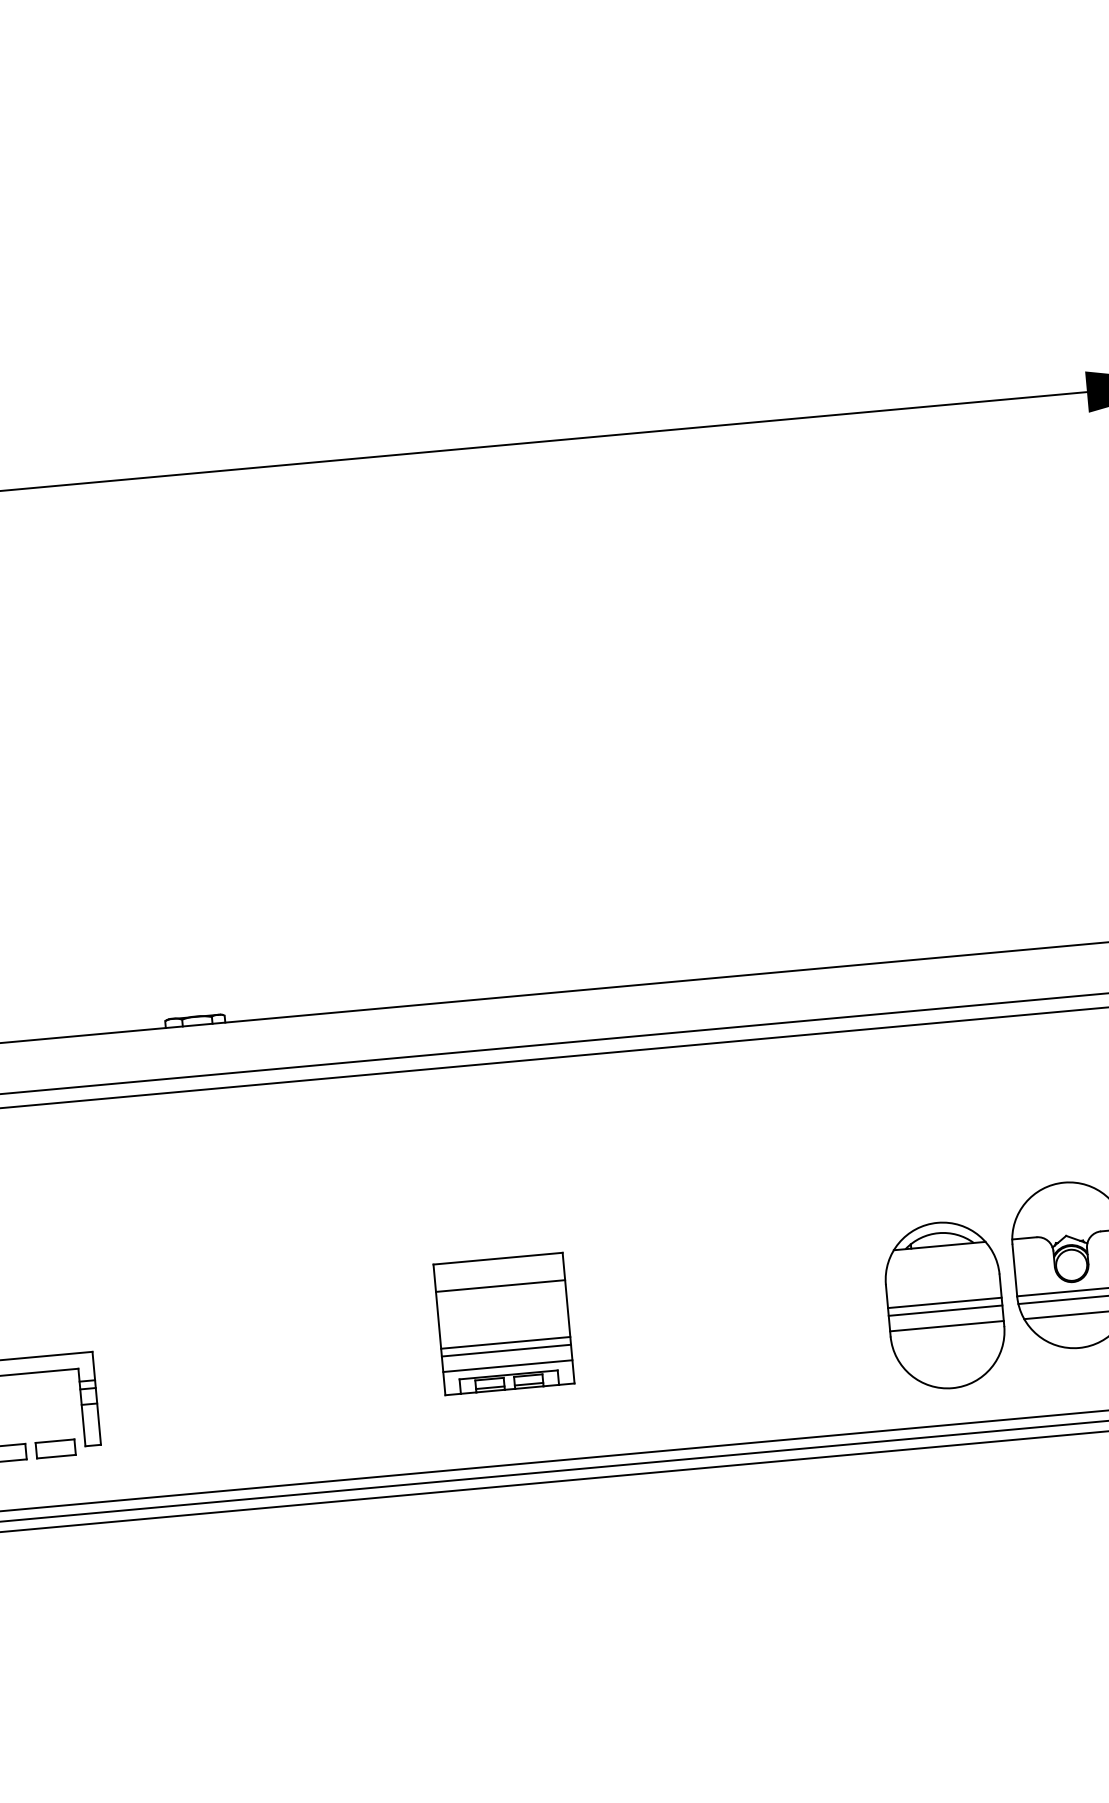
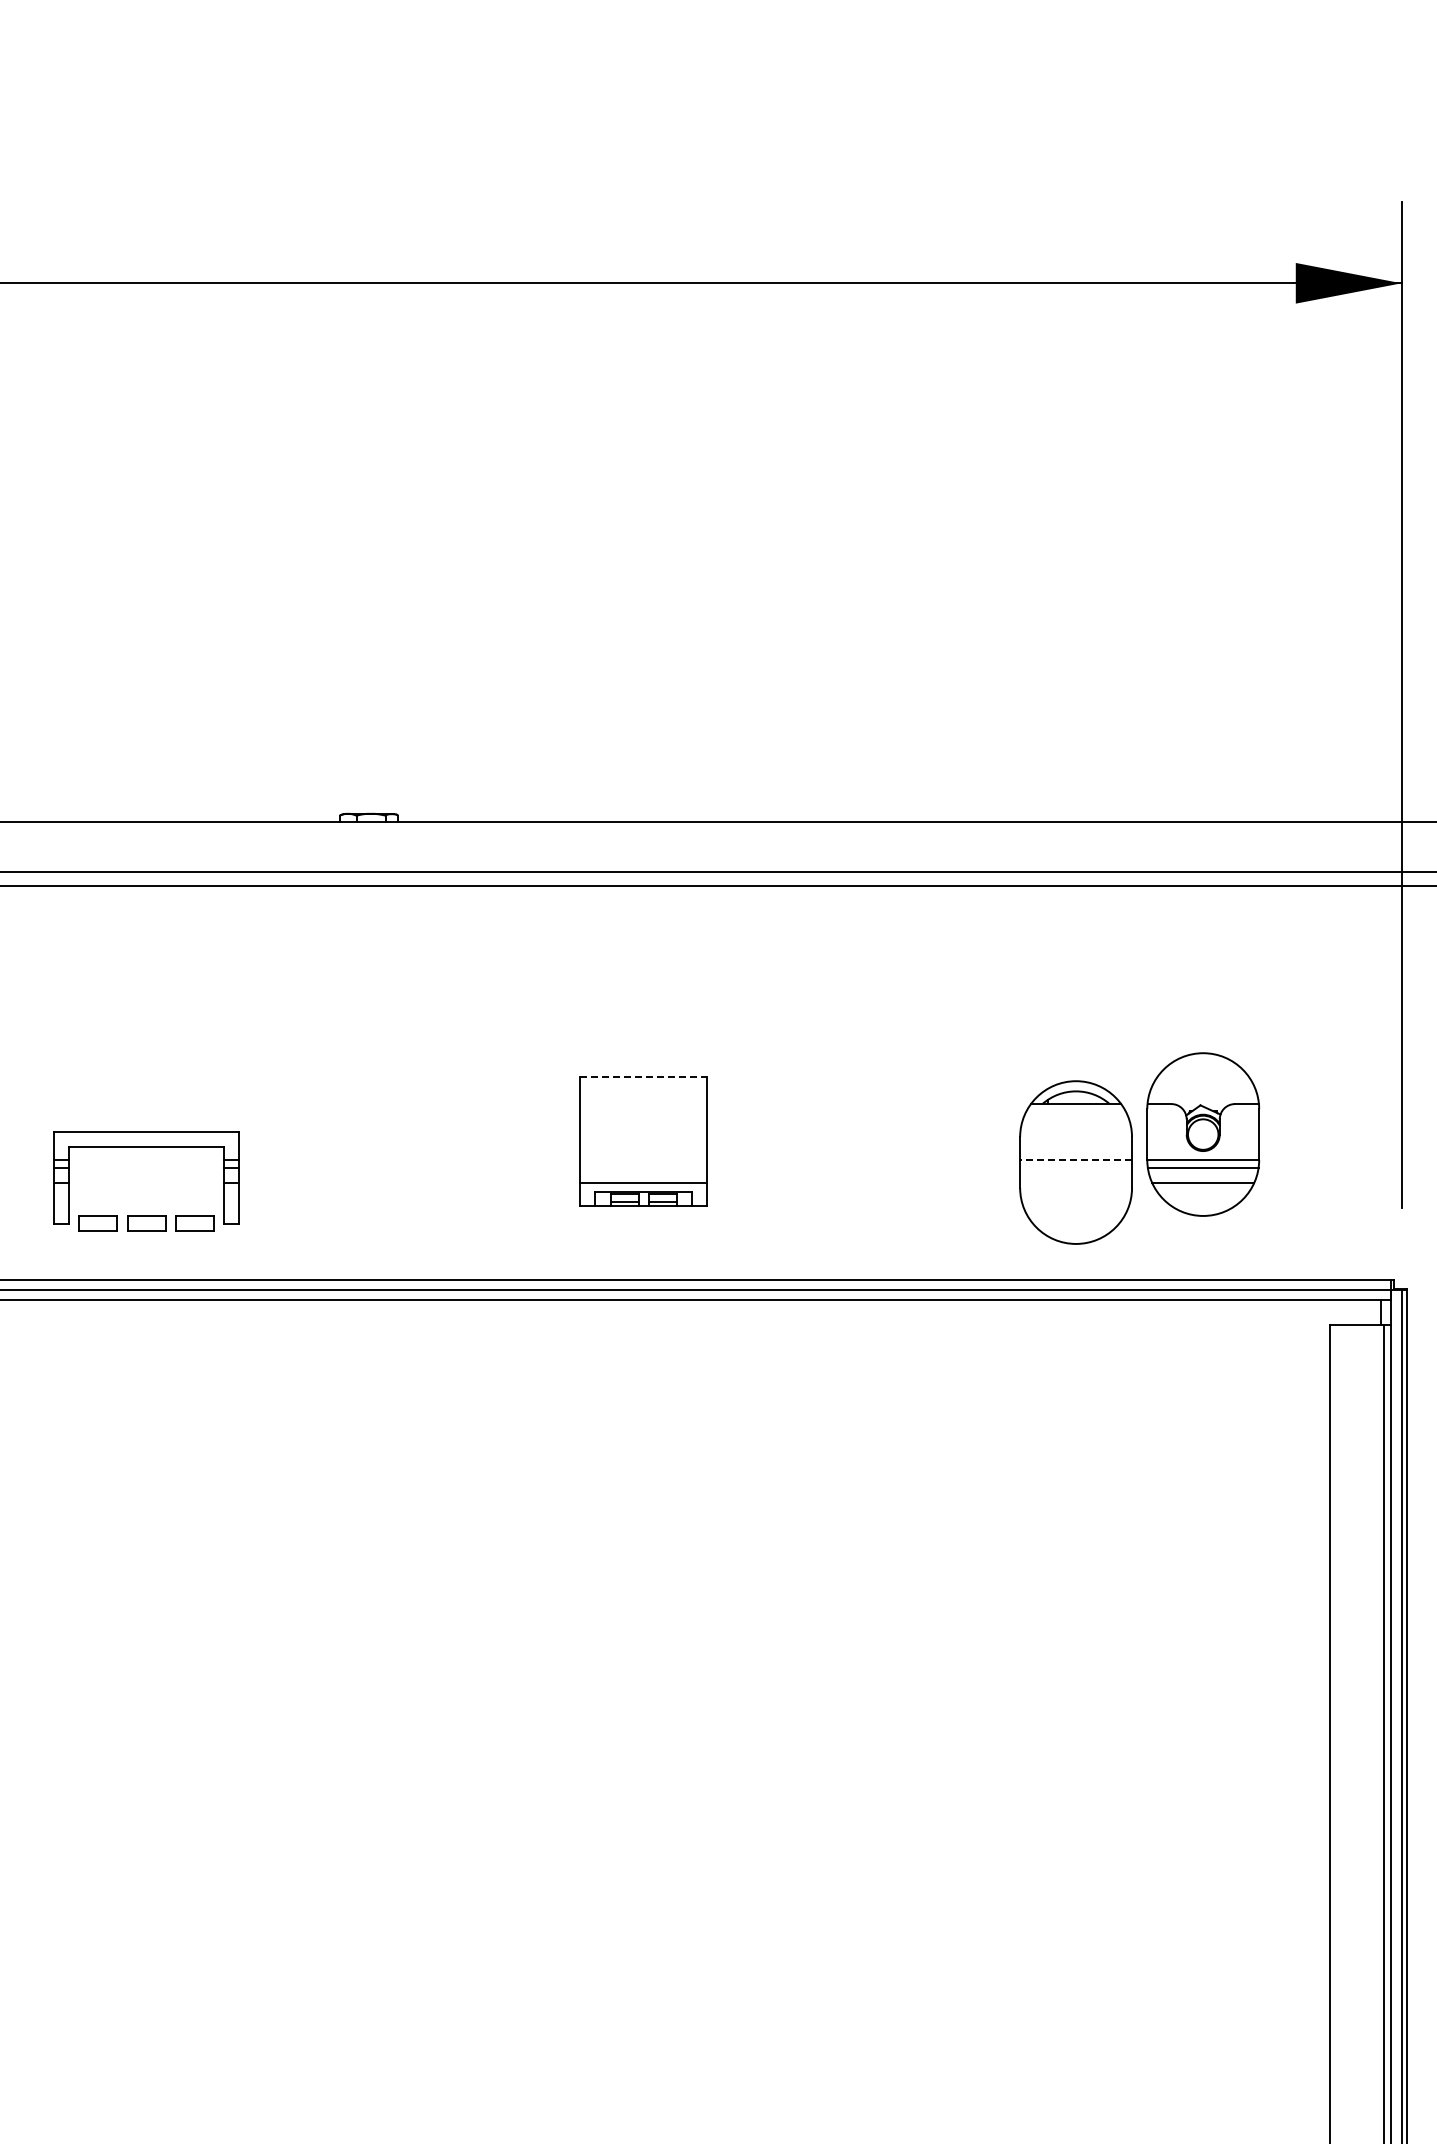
line: (497, 1259) -> (643, 1077), solid -> dashed
line: (500, 1286) -> (643, 1104), removed
line: (945, 1303) -> (1076, 1160), solid -> dashed
line: (945, 1310) -> (1076, 1167), removed
line: (947, 1325) -> (1076, 1182), removed
line: (505, 1343) -> (643, 1160), removed
line: (506, 1350) -> (643, 1167), removed

